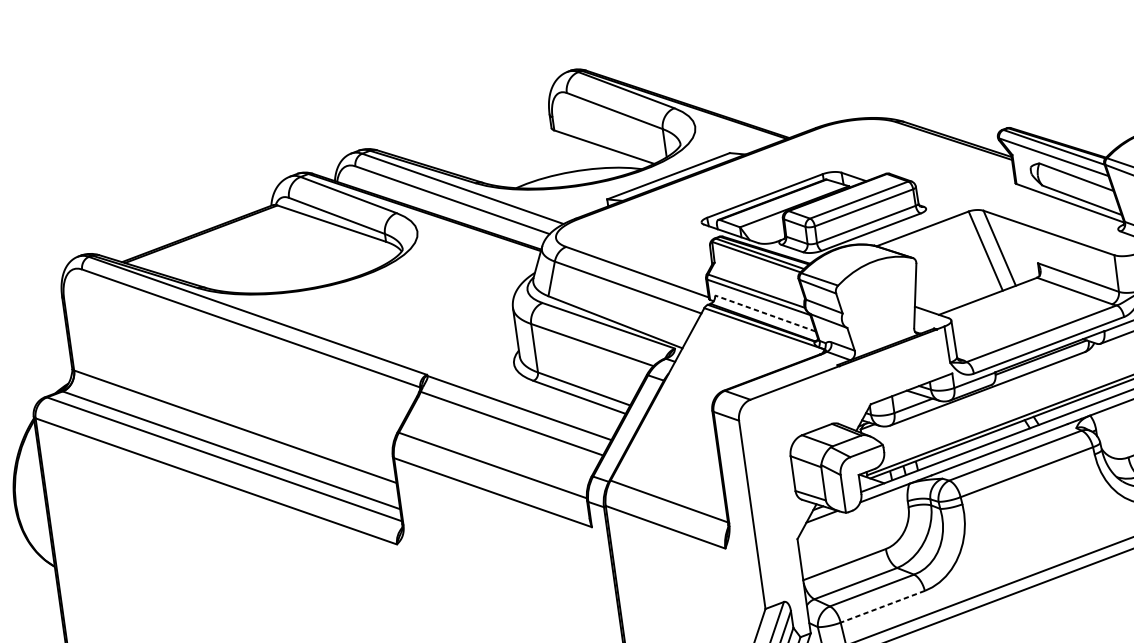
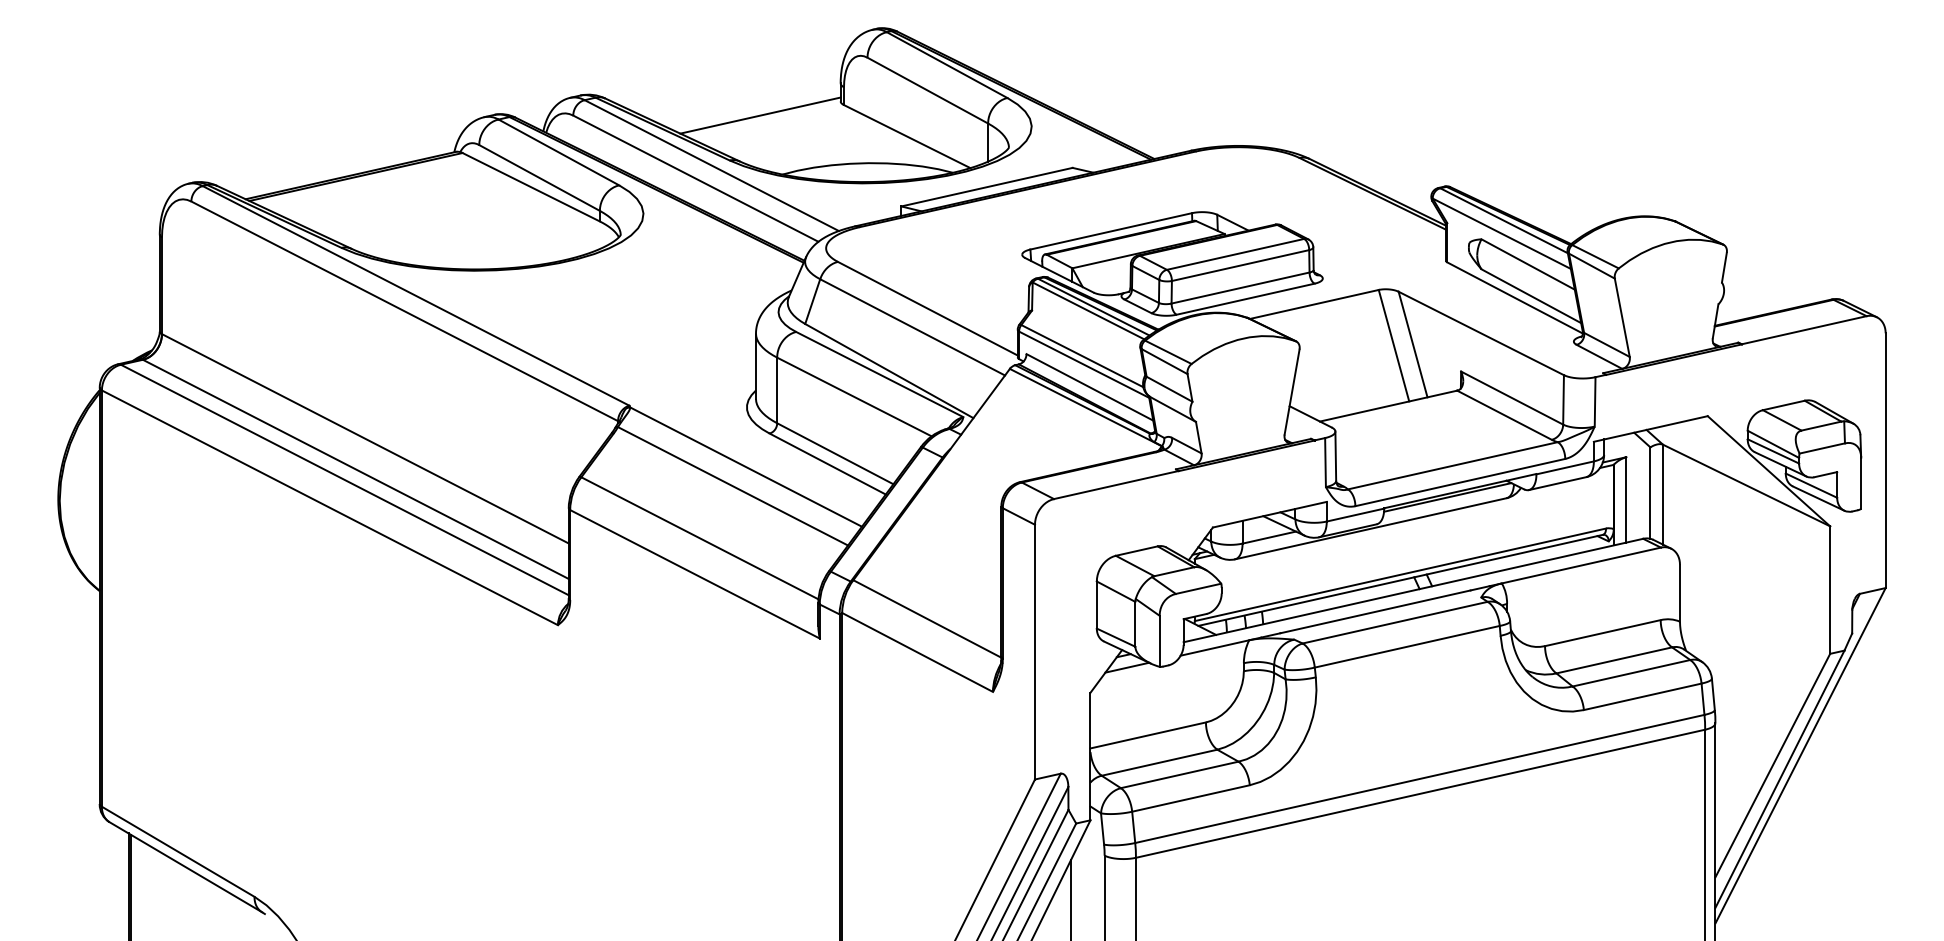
line: (493, 146) -> (760, 115), added
line: (765, 313) -> (1089, 387), dashed -> solid
line: (882, 606) -> (1190, 798), dashed -> solid

